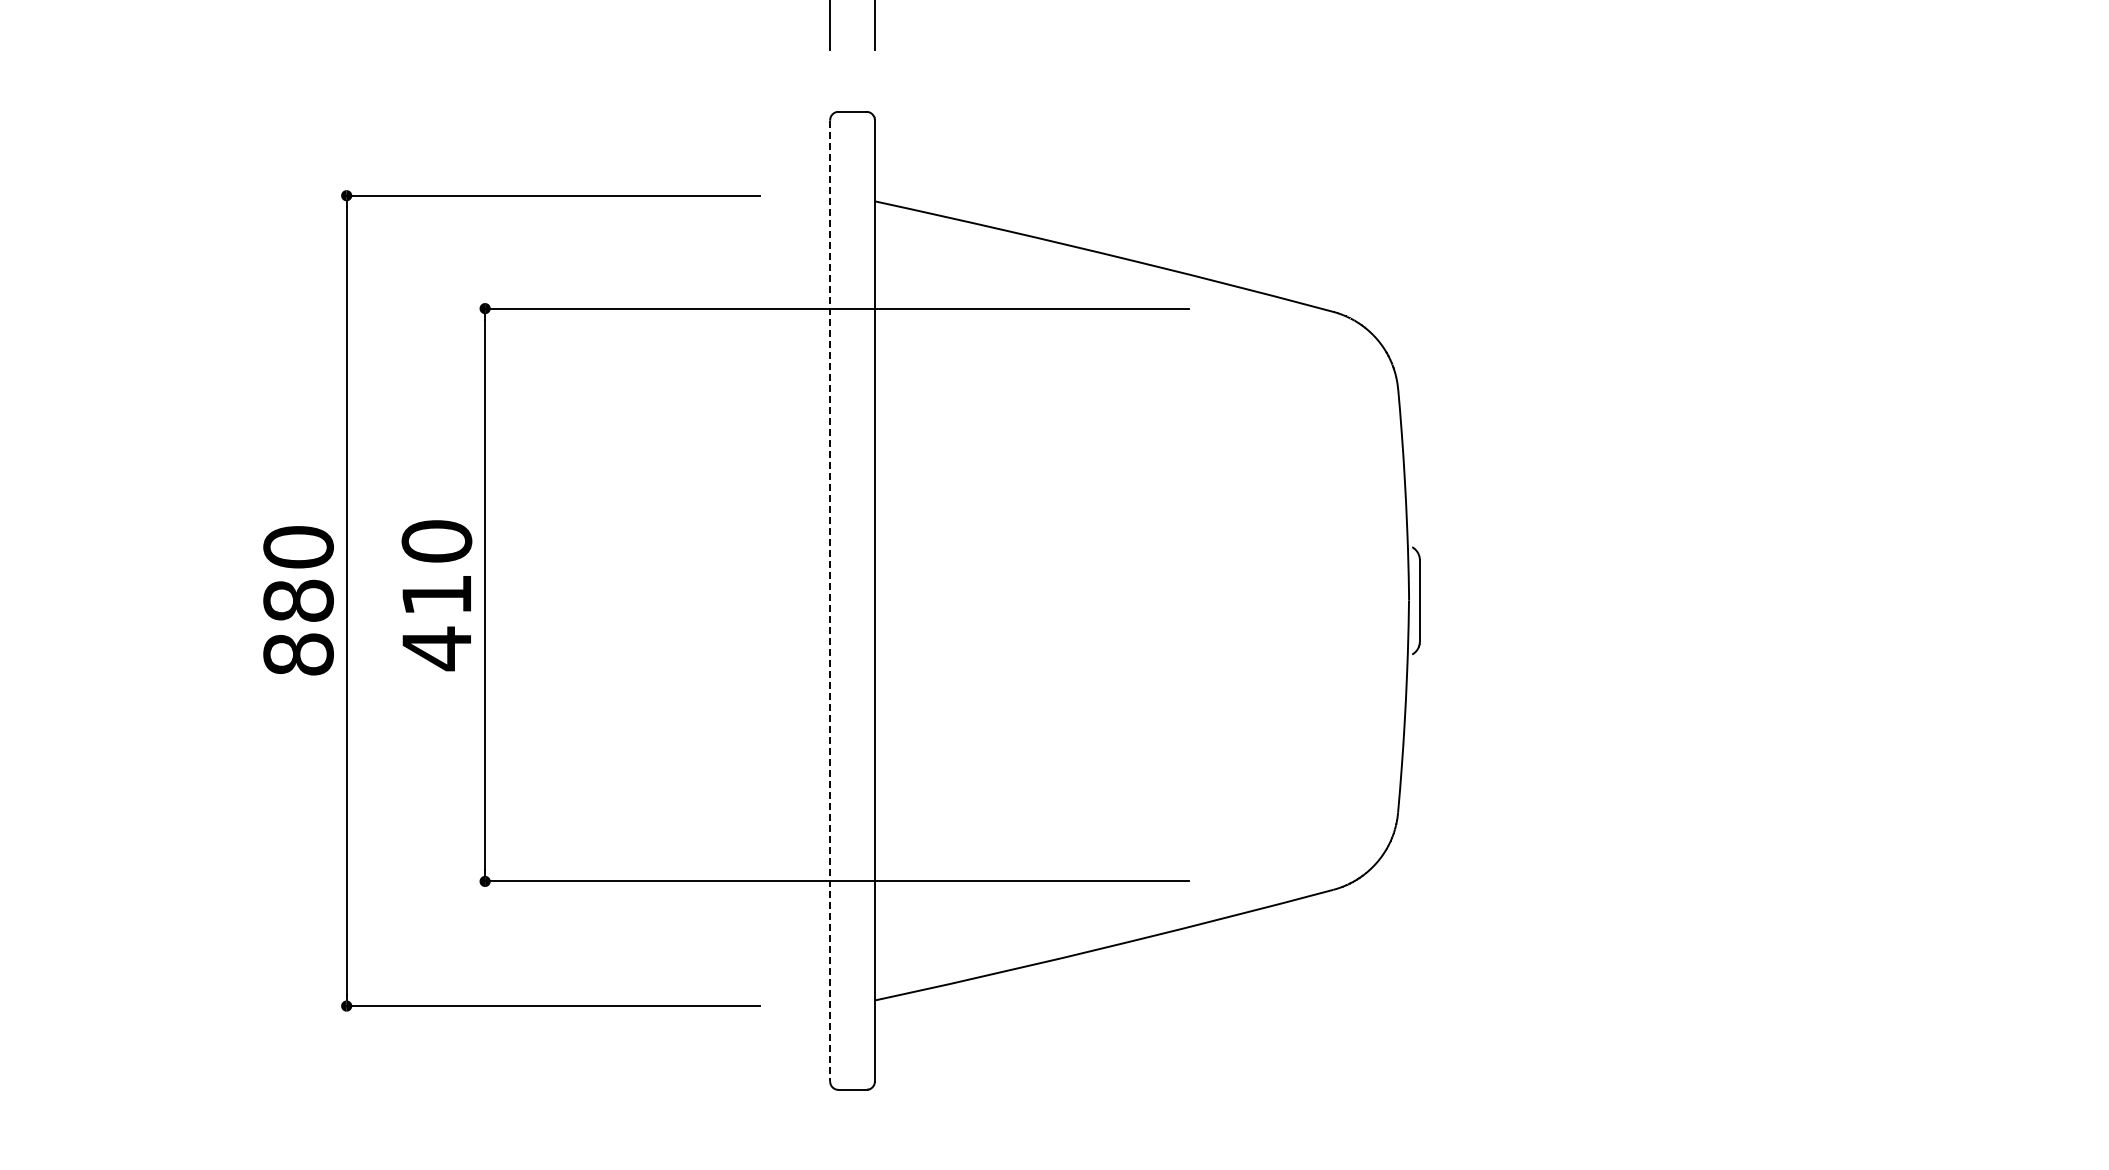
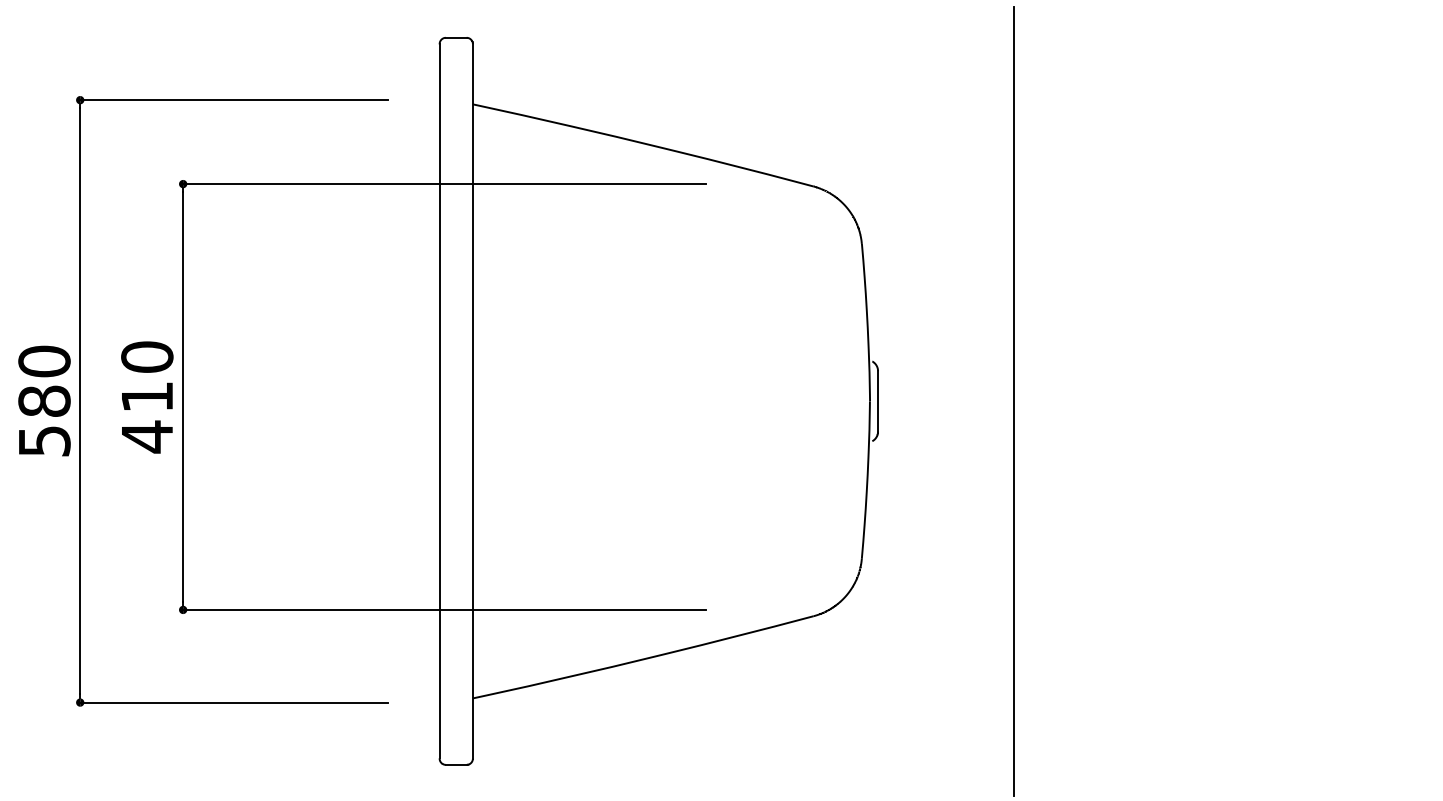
line: (1602, 600) -> (1013, 401), added
line: (830, 601) -> (439, 401), dashed -> solid
text: (298, 654) -> (44, 441), 880 -> 580

